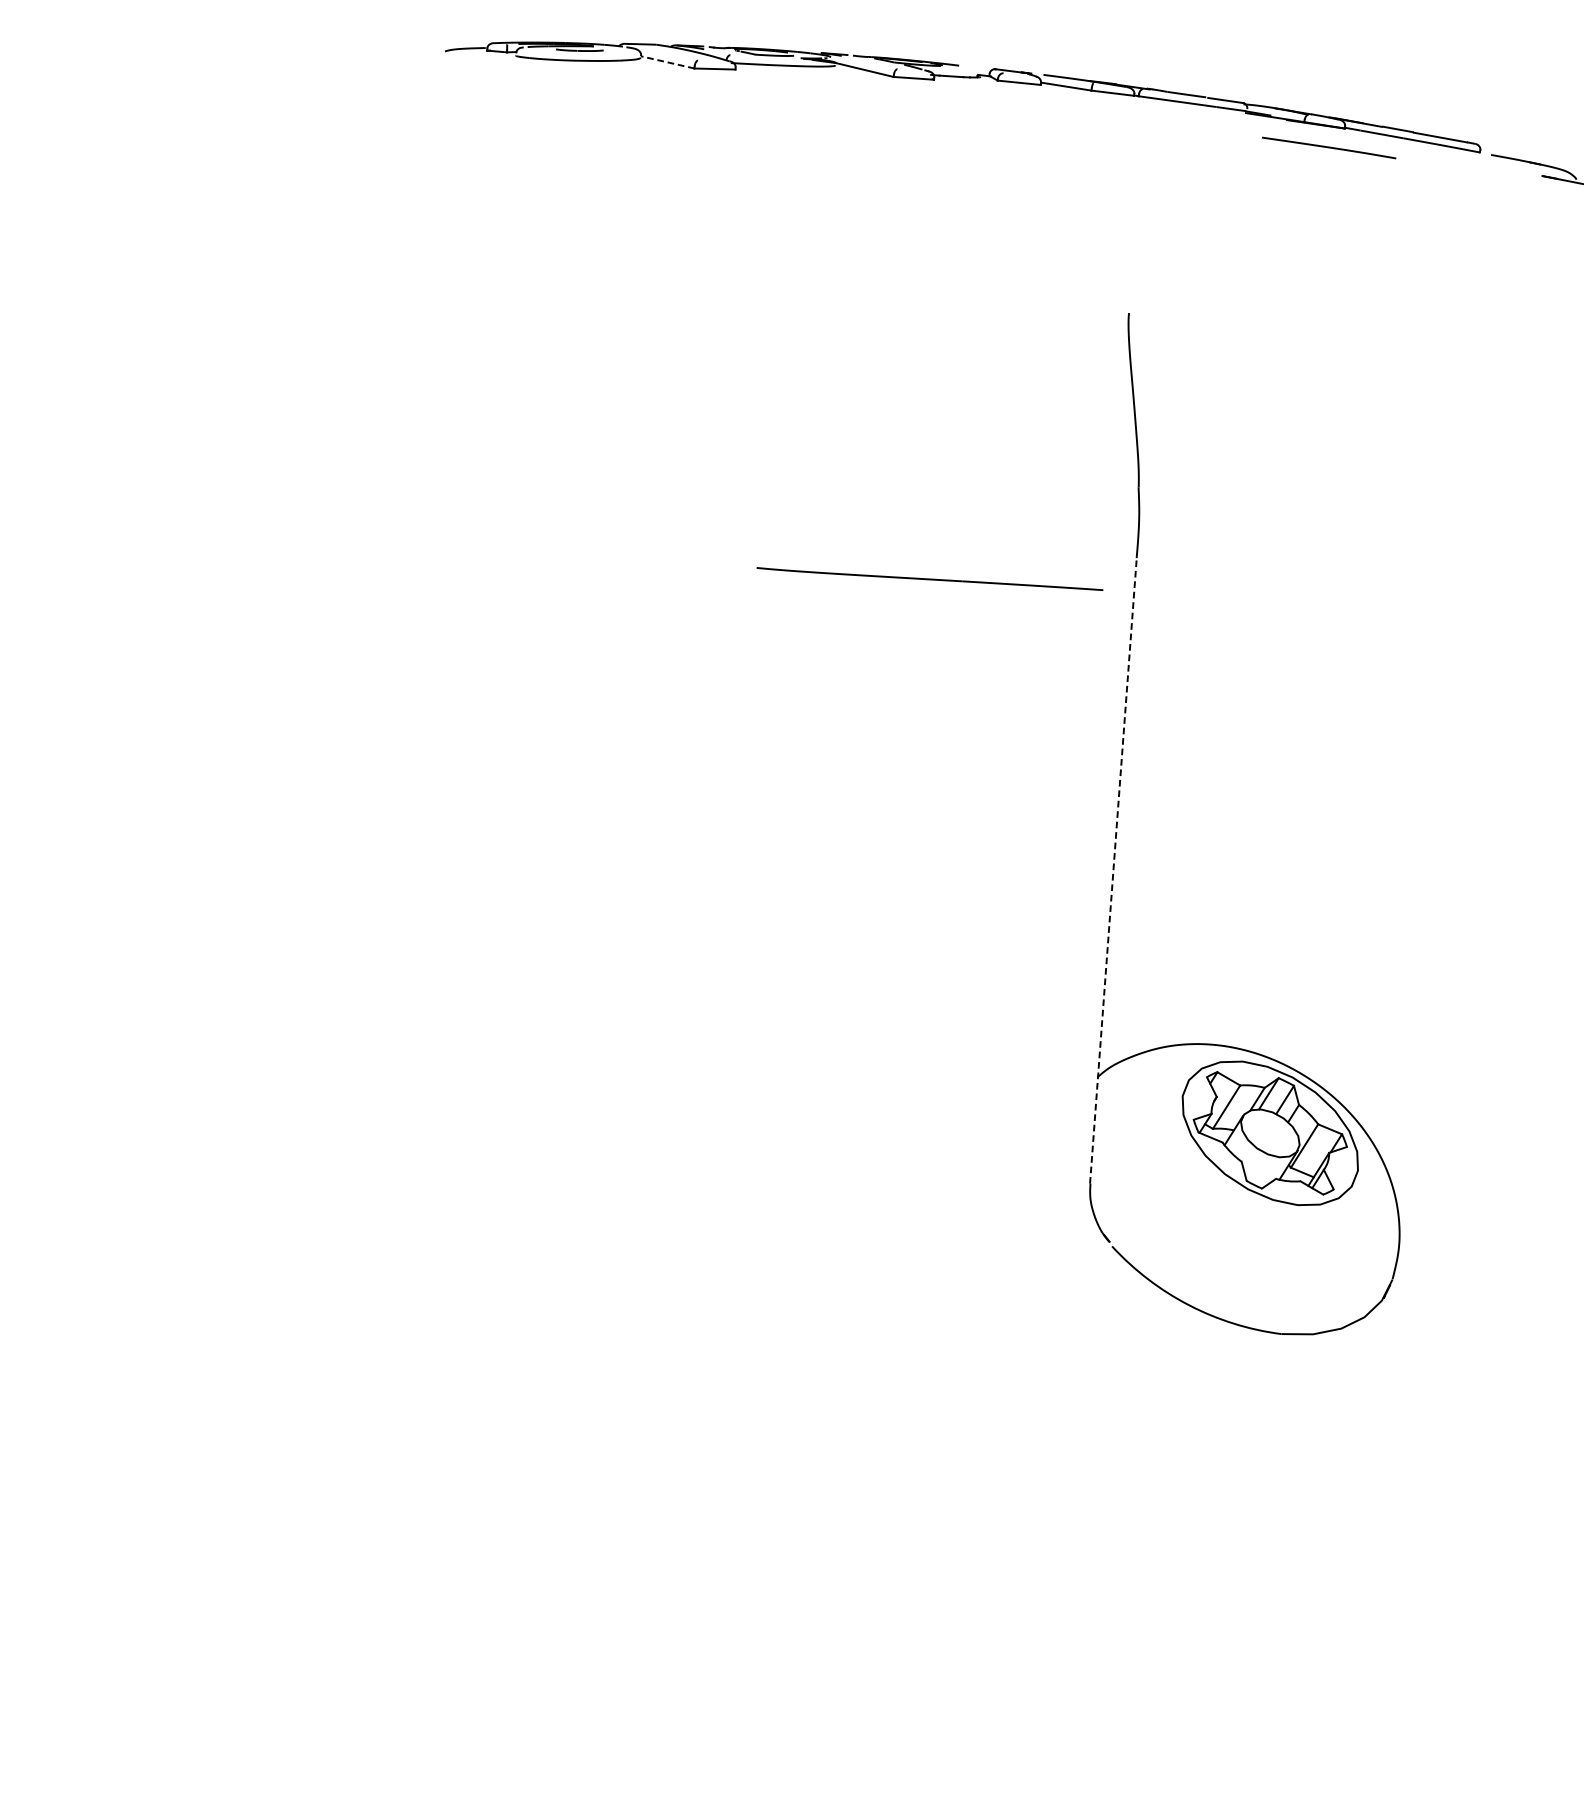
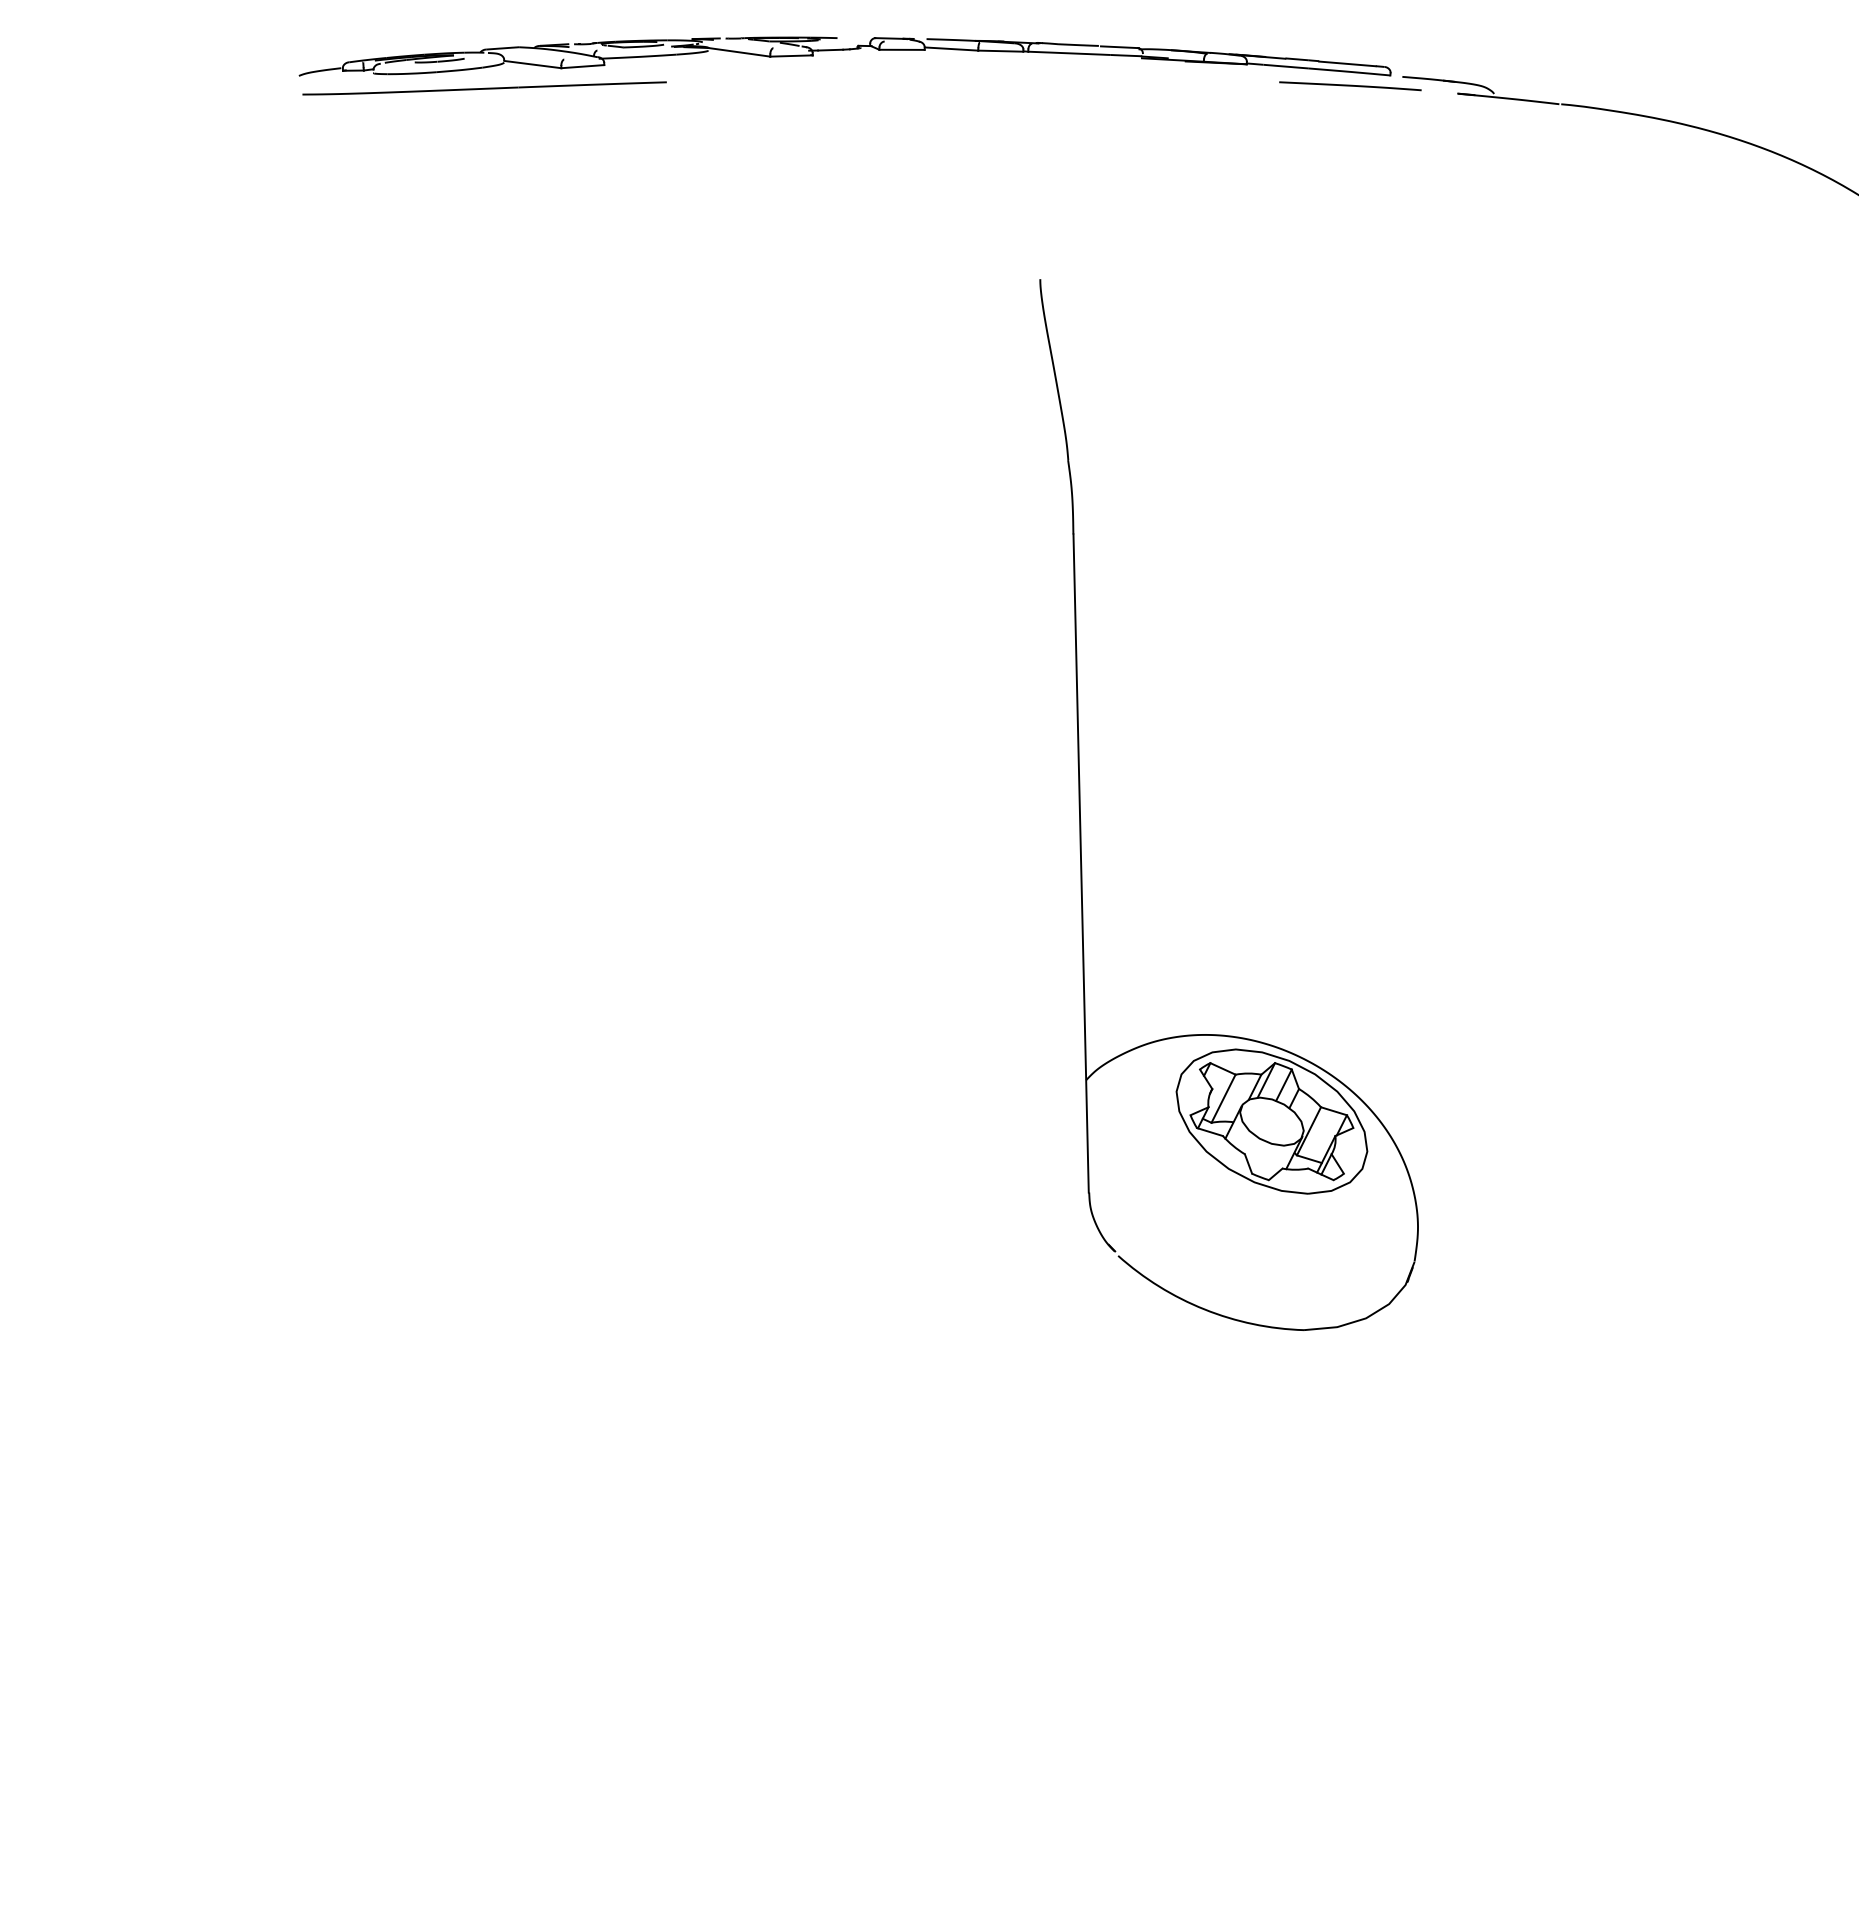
line: (667, 62) -> (532, 64), dashed -> solid
line: (1329, 148) -> (1350, 86), moved
line: (929, 579) -> (484, 88), moved
line: (1113, 870) -> (1081, 863), dashed -> solid

